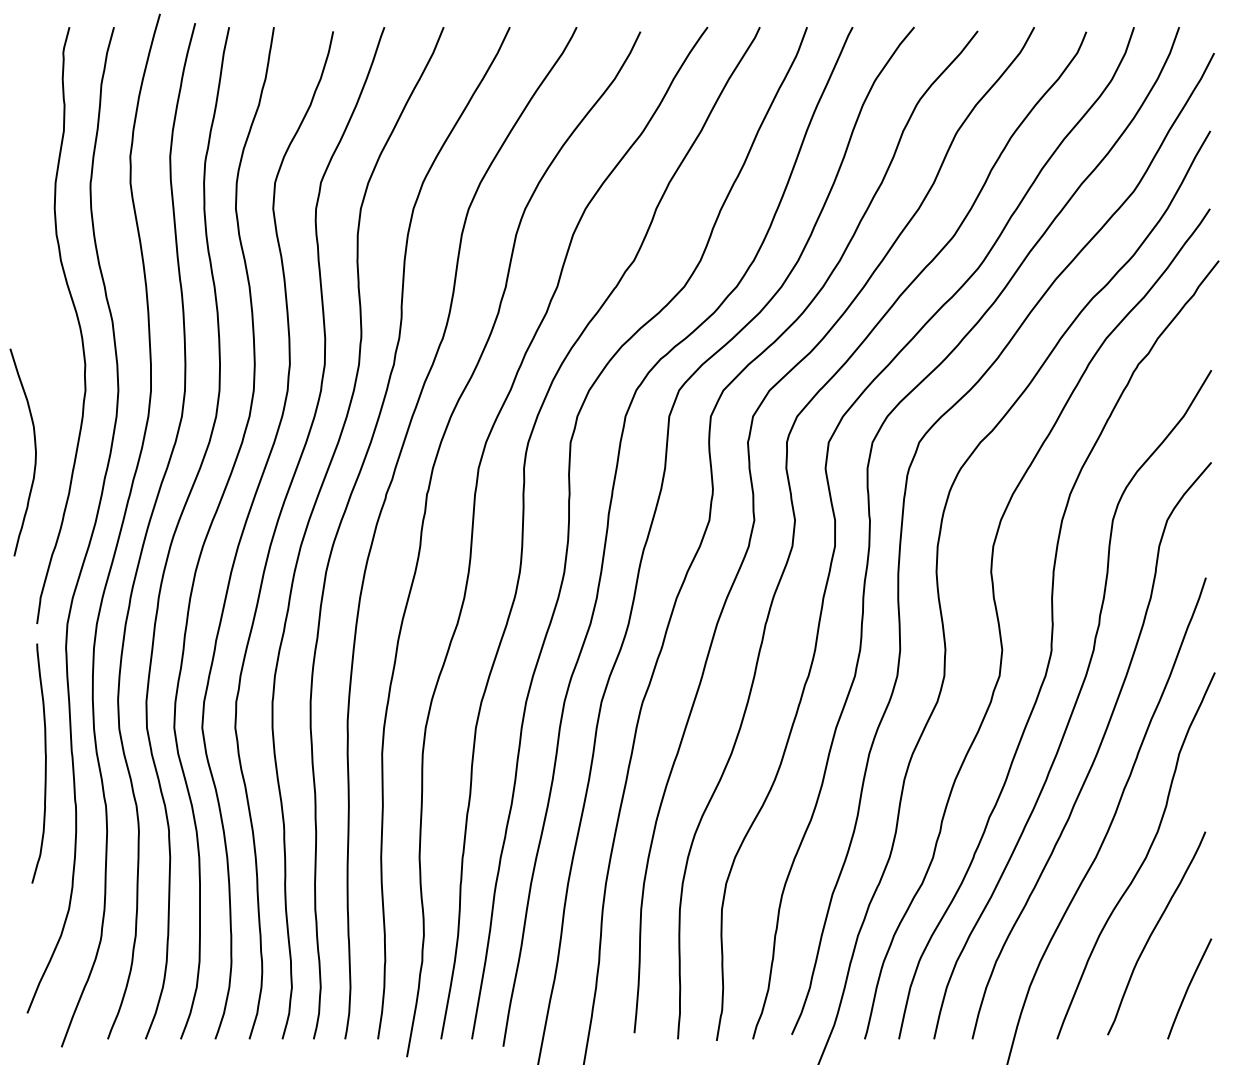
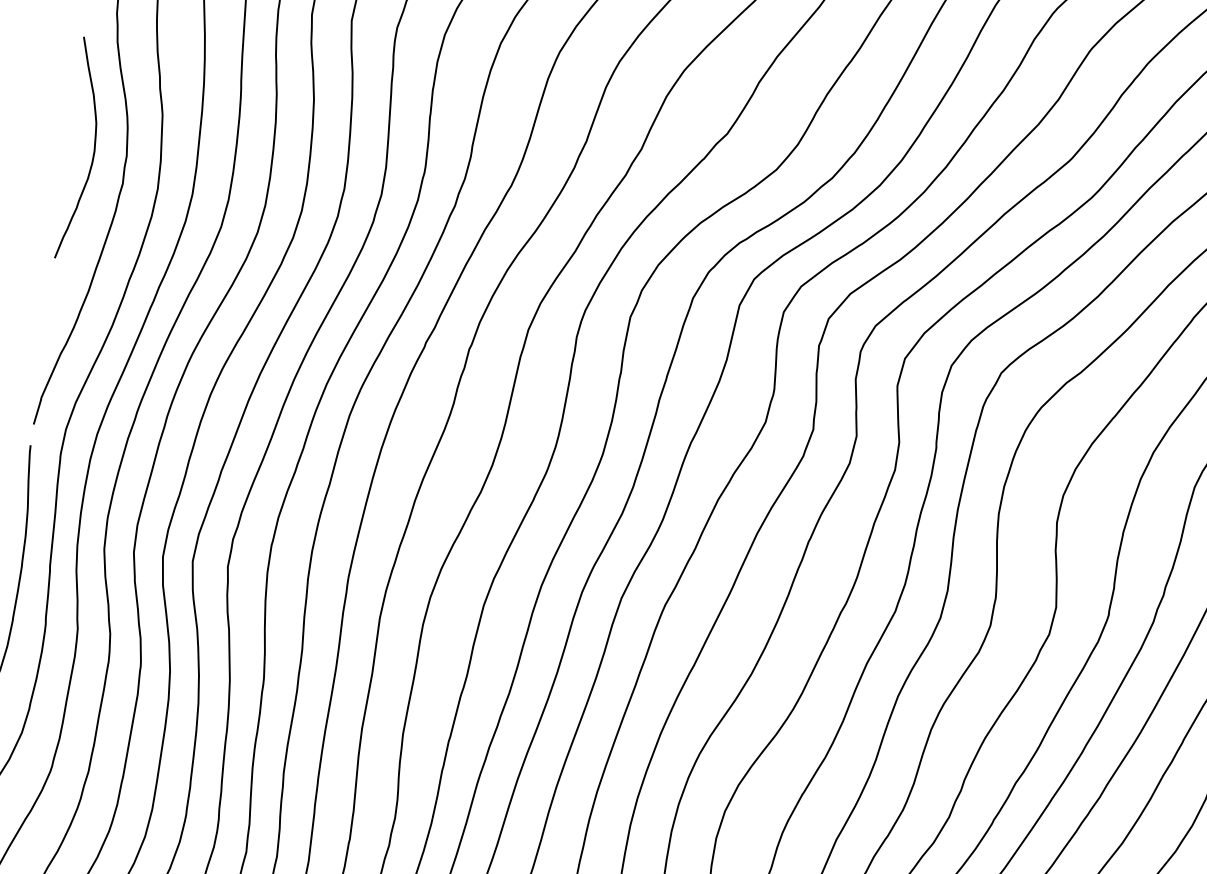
curve: (34, 449) -> (93, 147), moved

